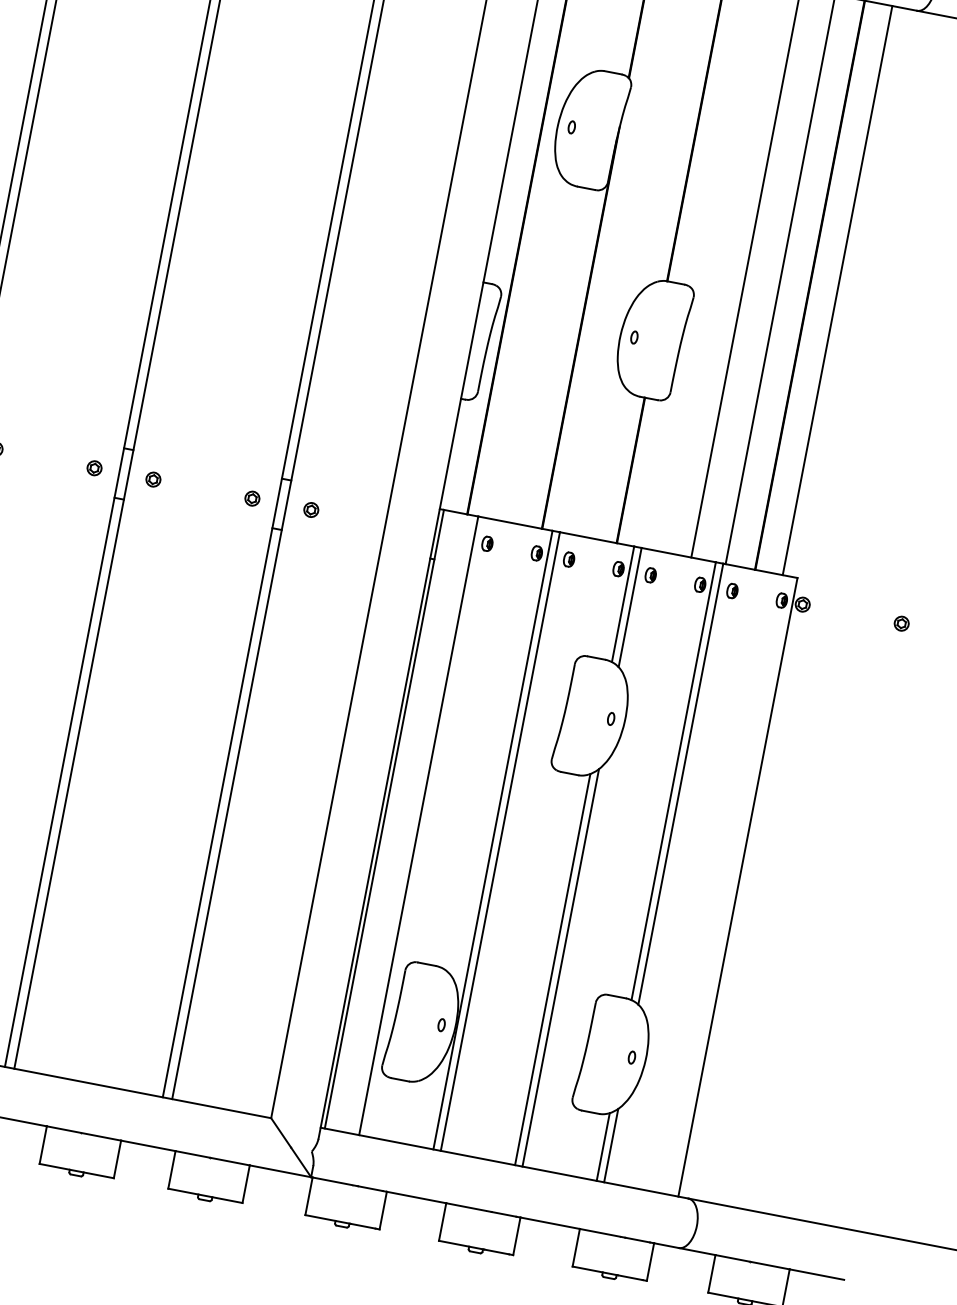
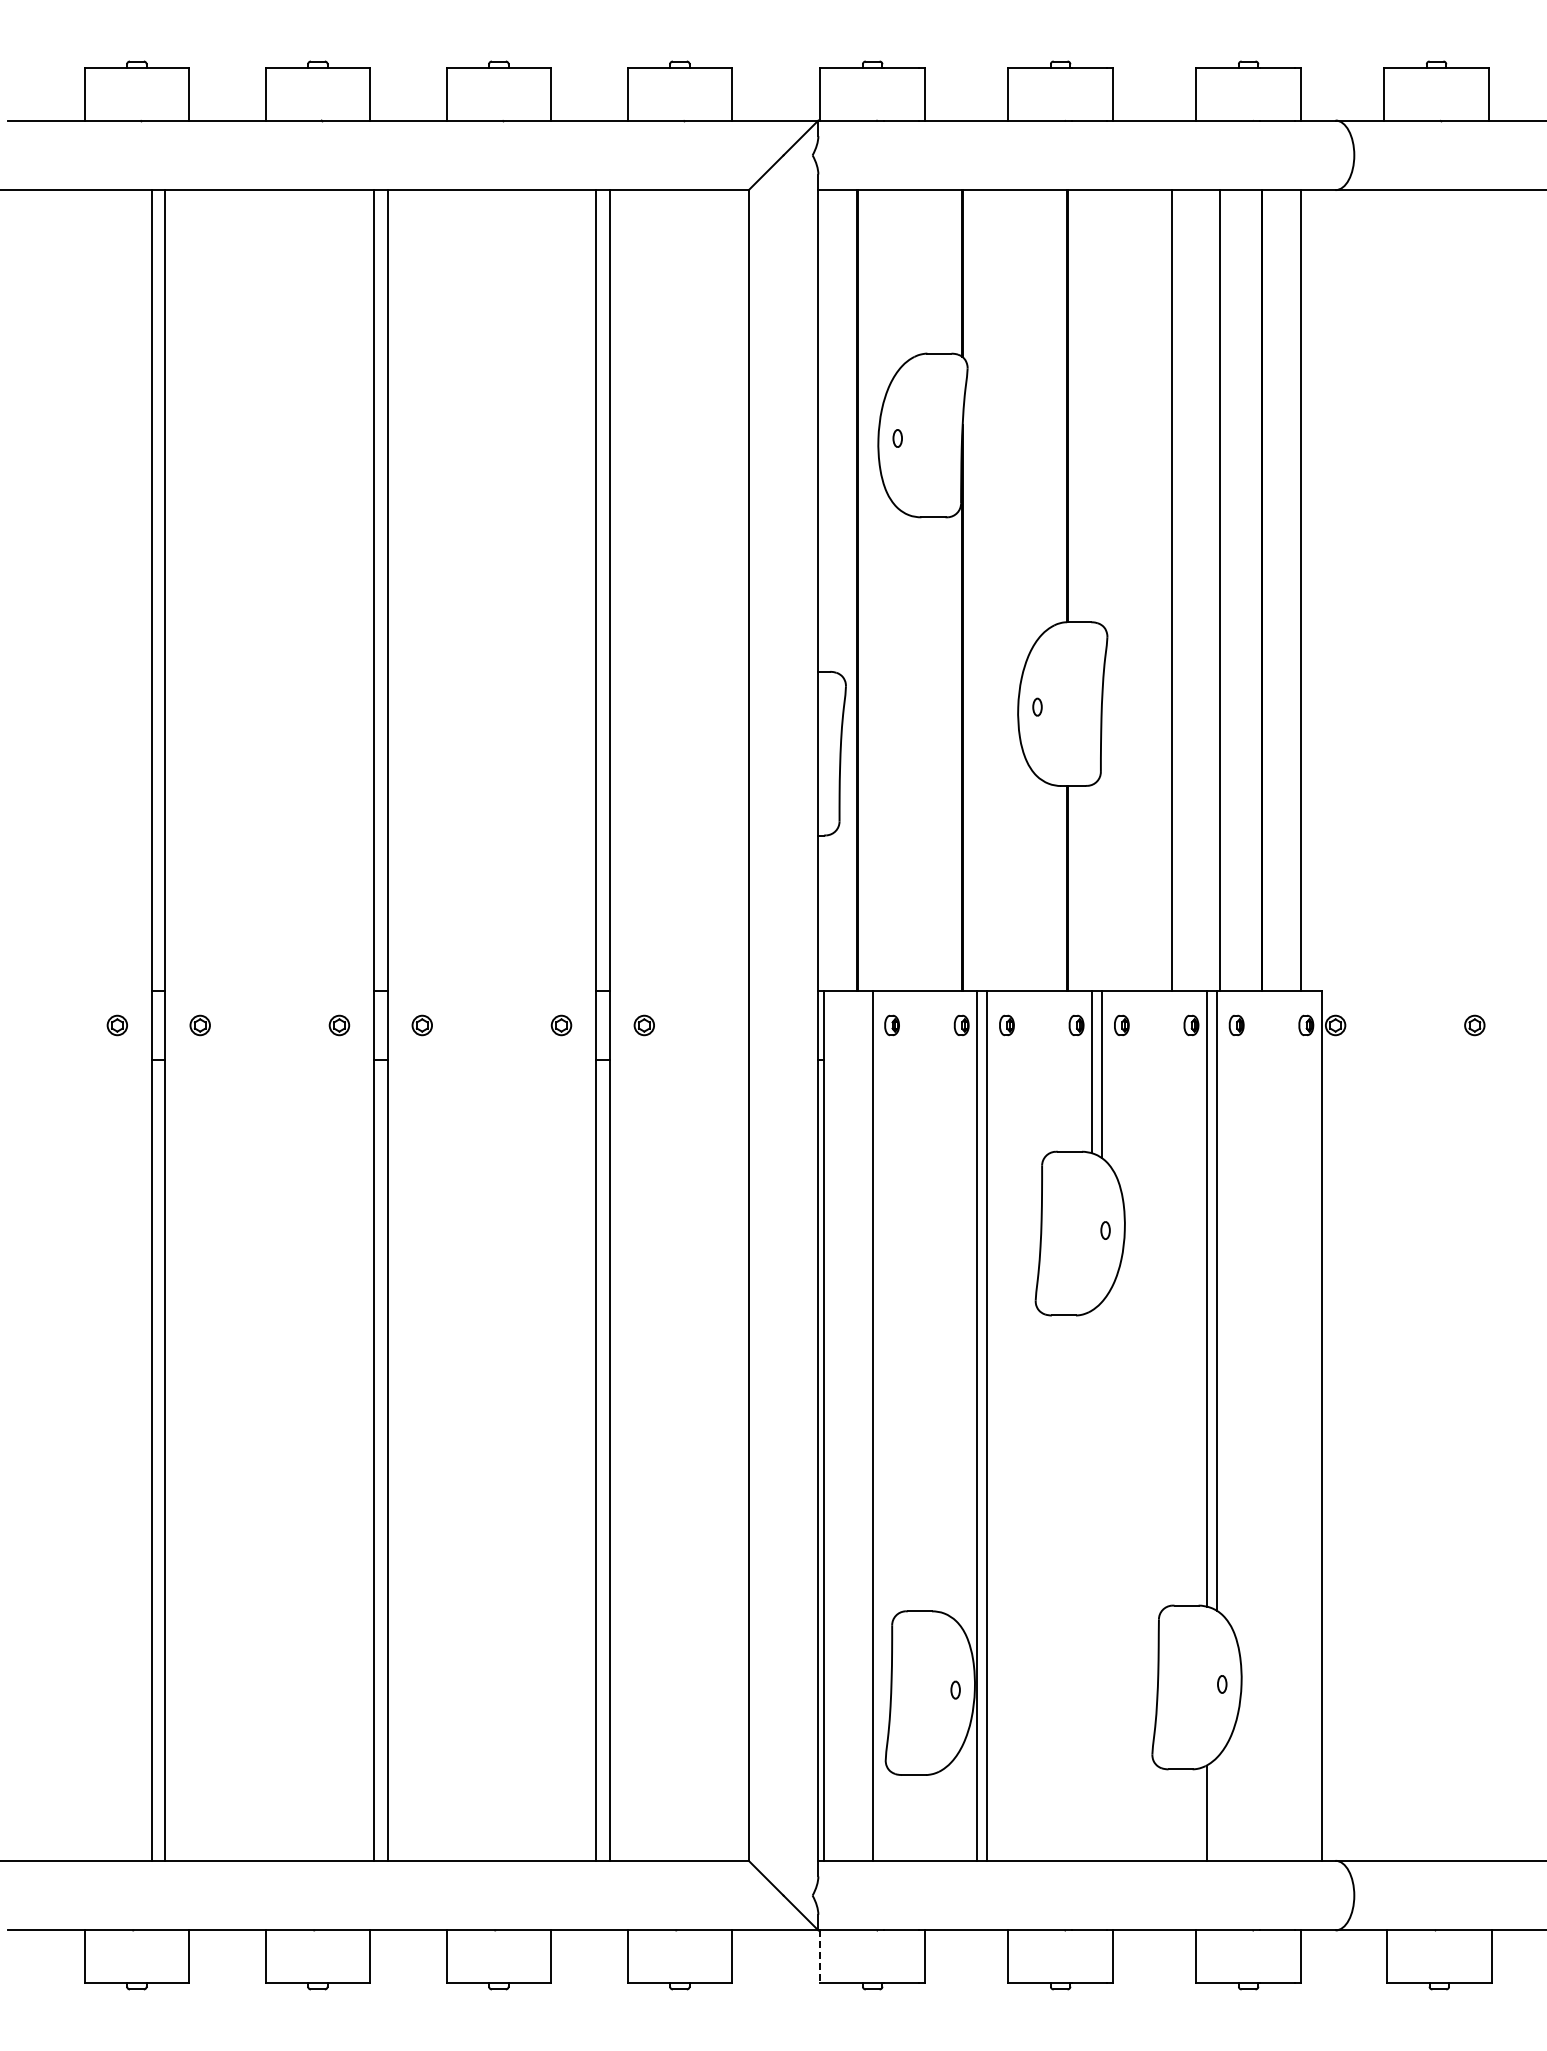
line: (561, 967) -> (1102, 1580), removed
line: (552, 969) -> (1091, 1585), removed
line: (611, 1145) -> (1217, 1808), removed
line: (308, 1196) -> (820, 1957), solid -> dashed

